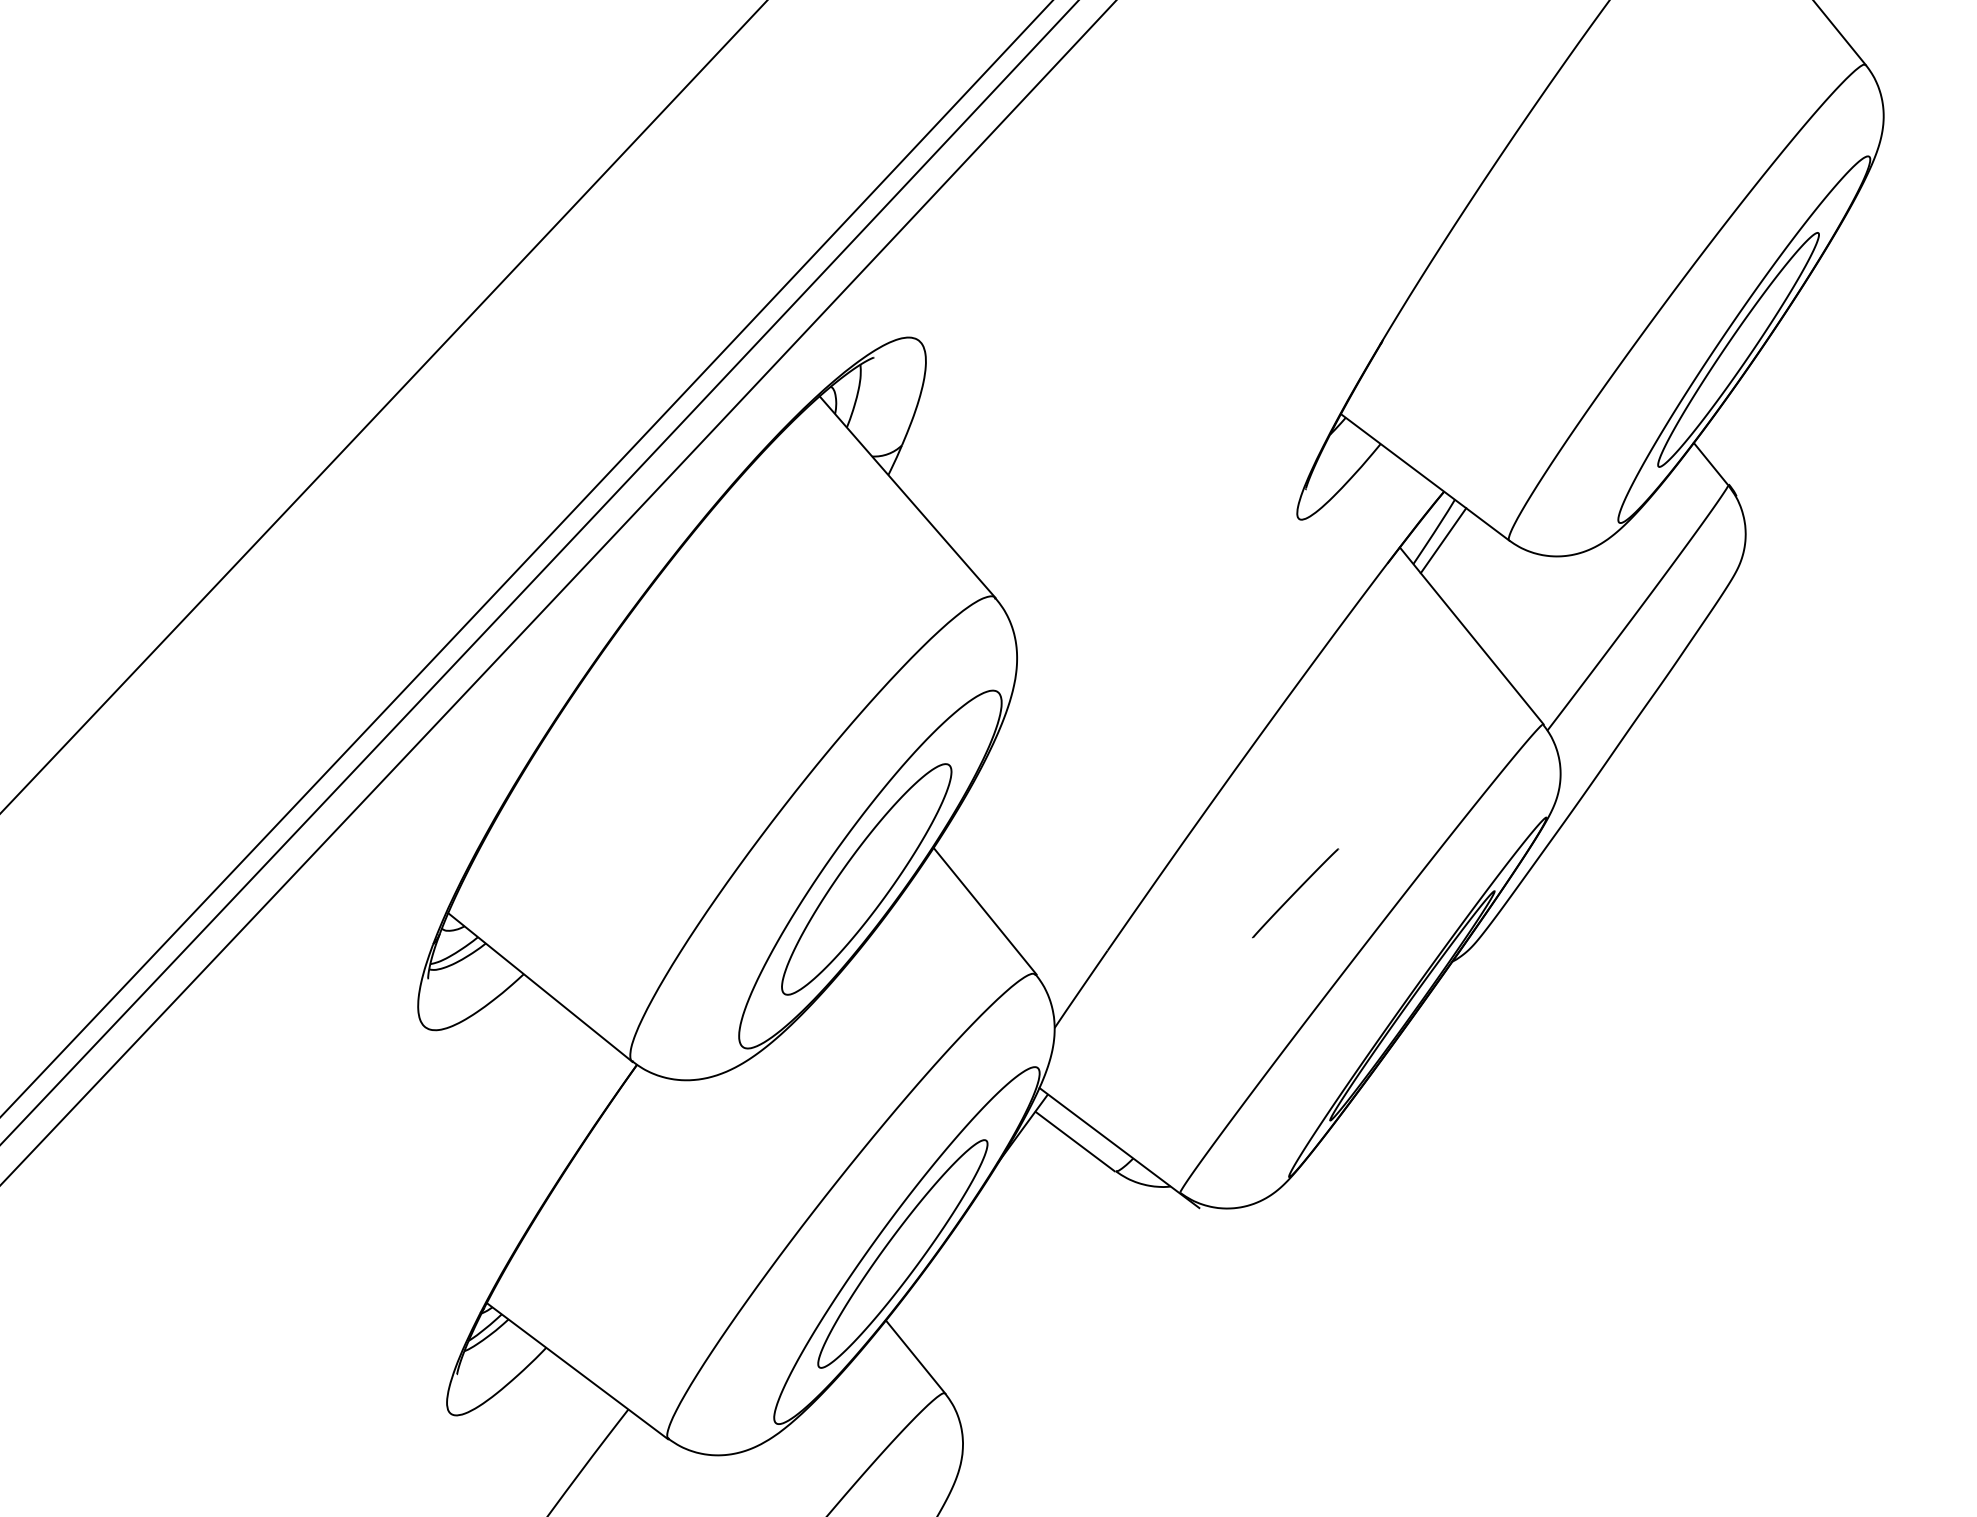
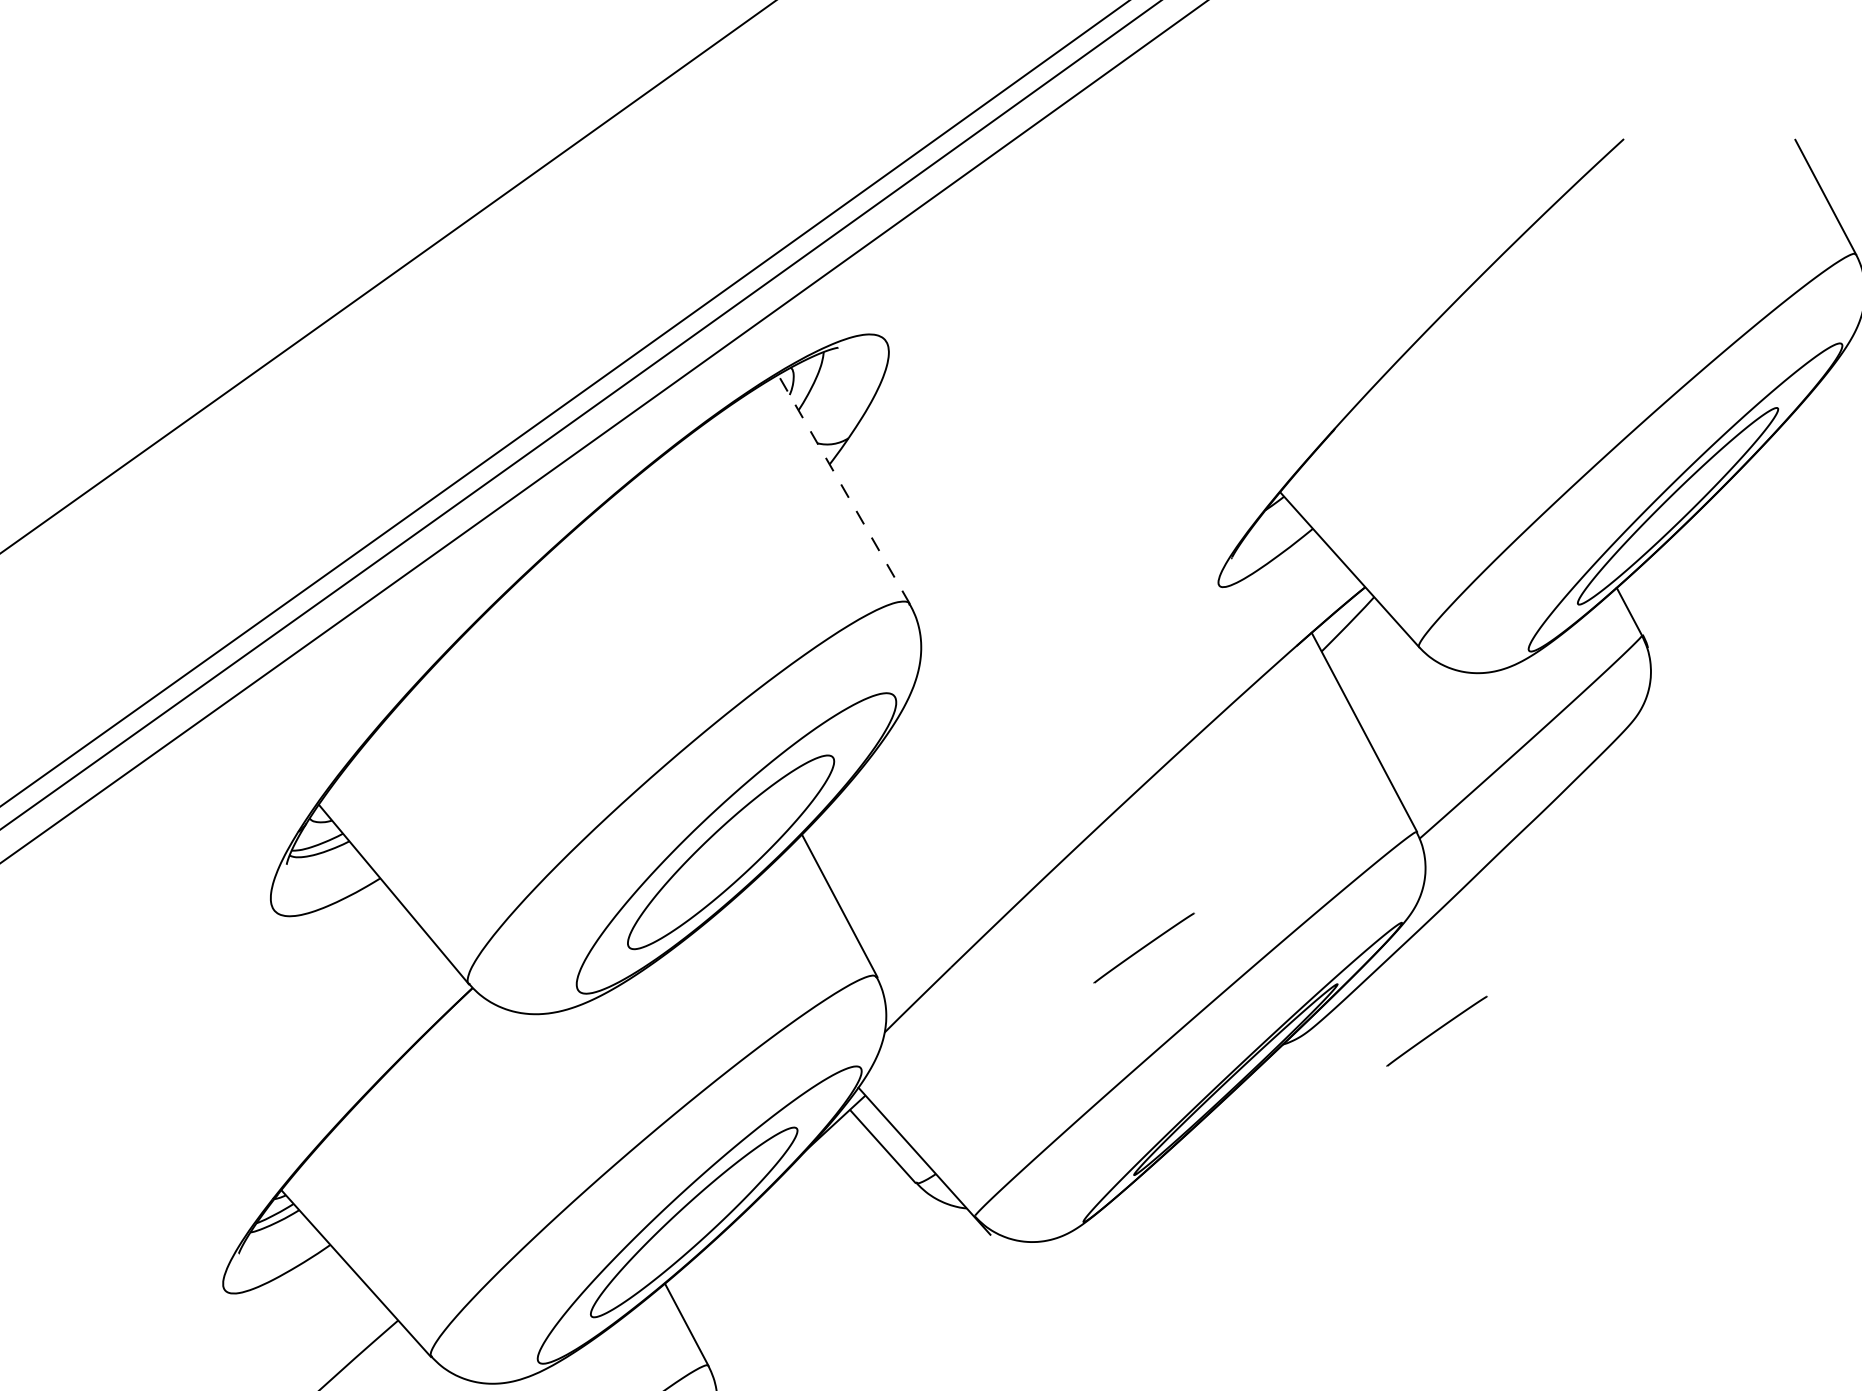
line: (907, 497) -> (843, 489), solid -> dashed
line: (1443, 540) -> (1355, 634), removed
curve: (1602, 918) -> (1436, 1031), added

